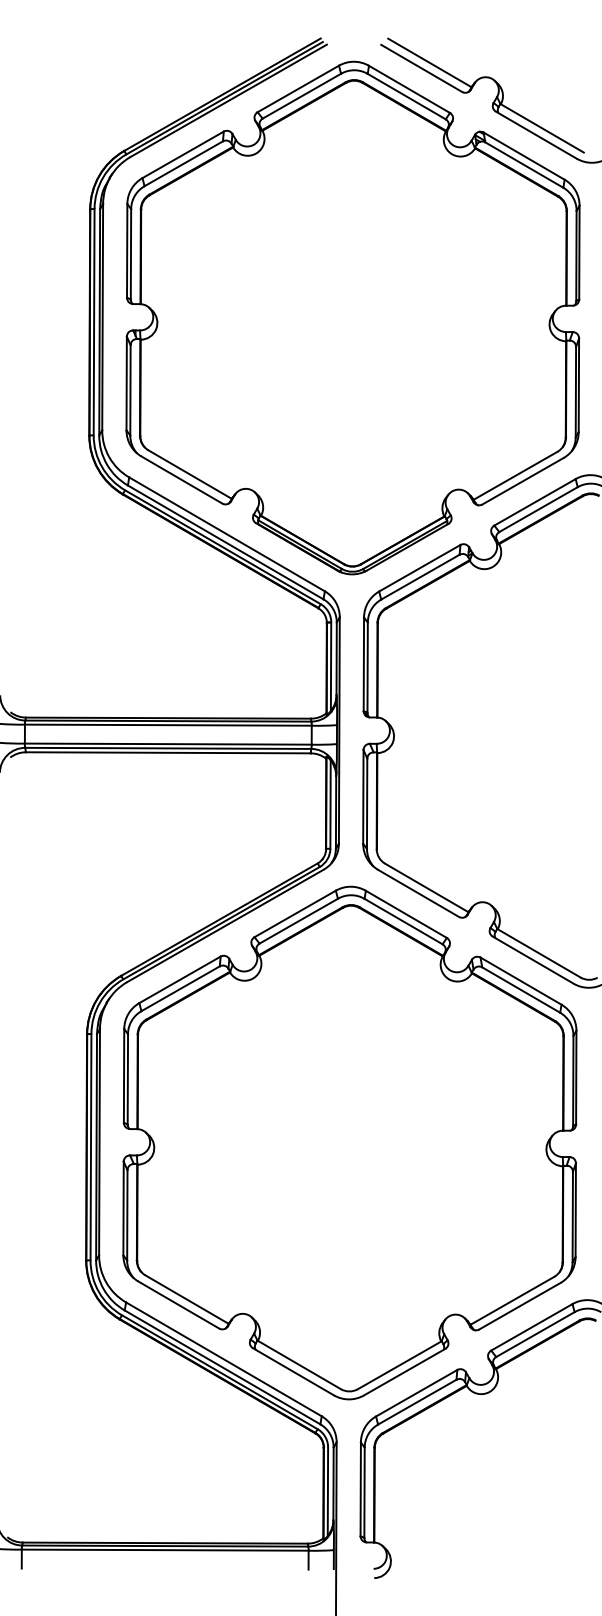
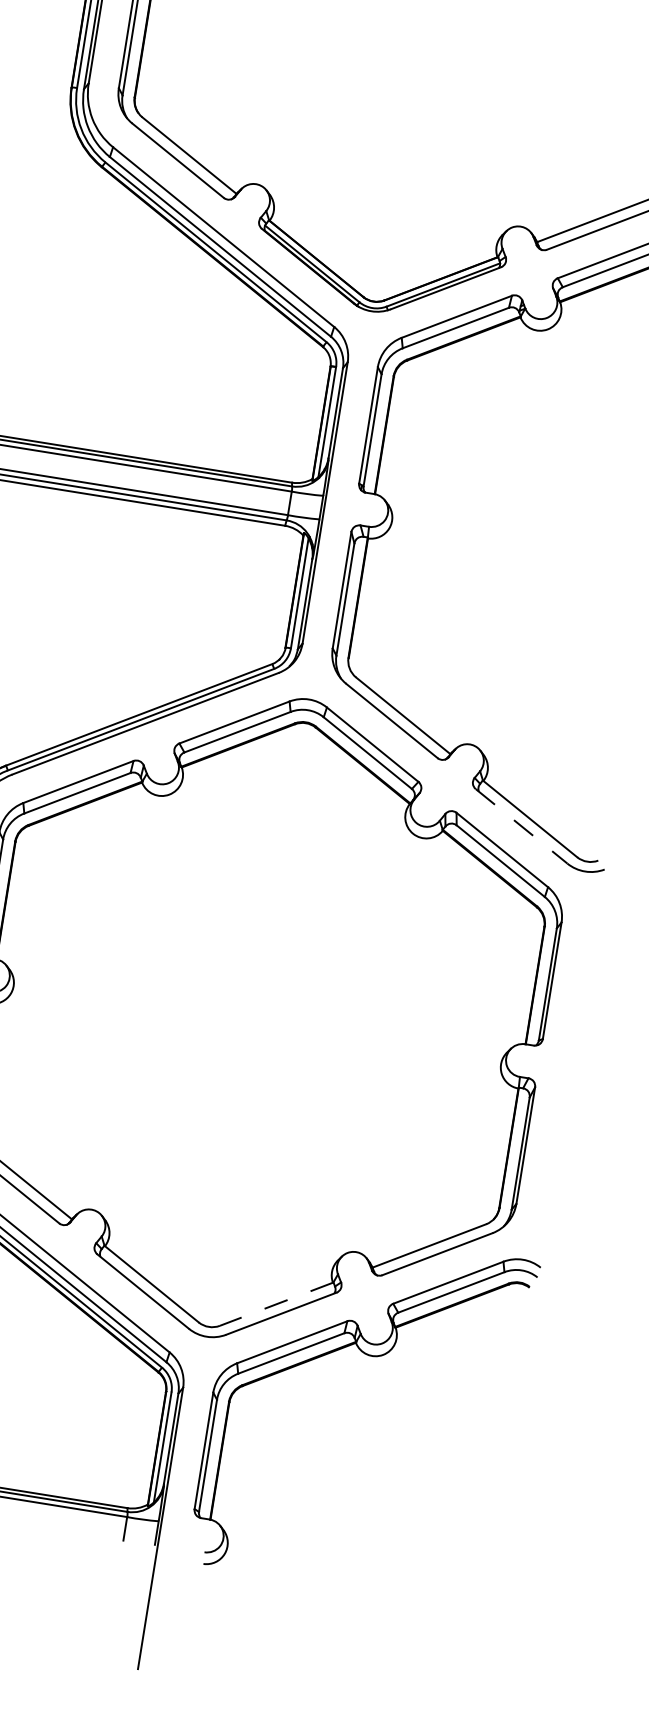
line: (533, 960) -> (521, 826), solid -> dashed
line: (399, 1365) -> (276, 1304), solid -> dashed

